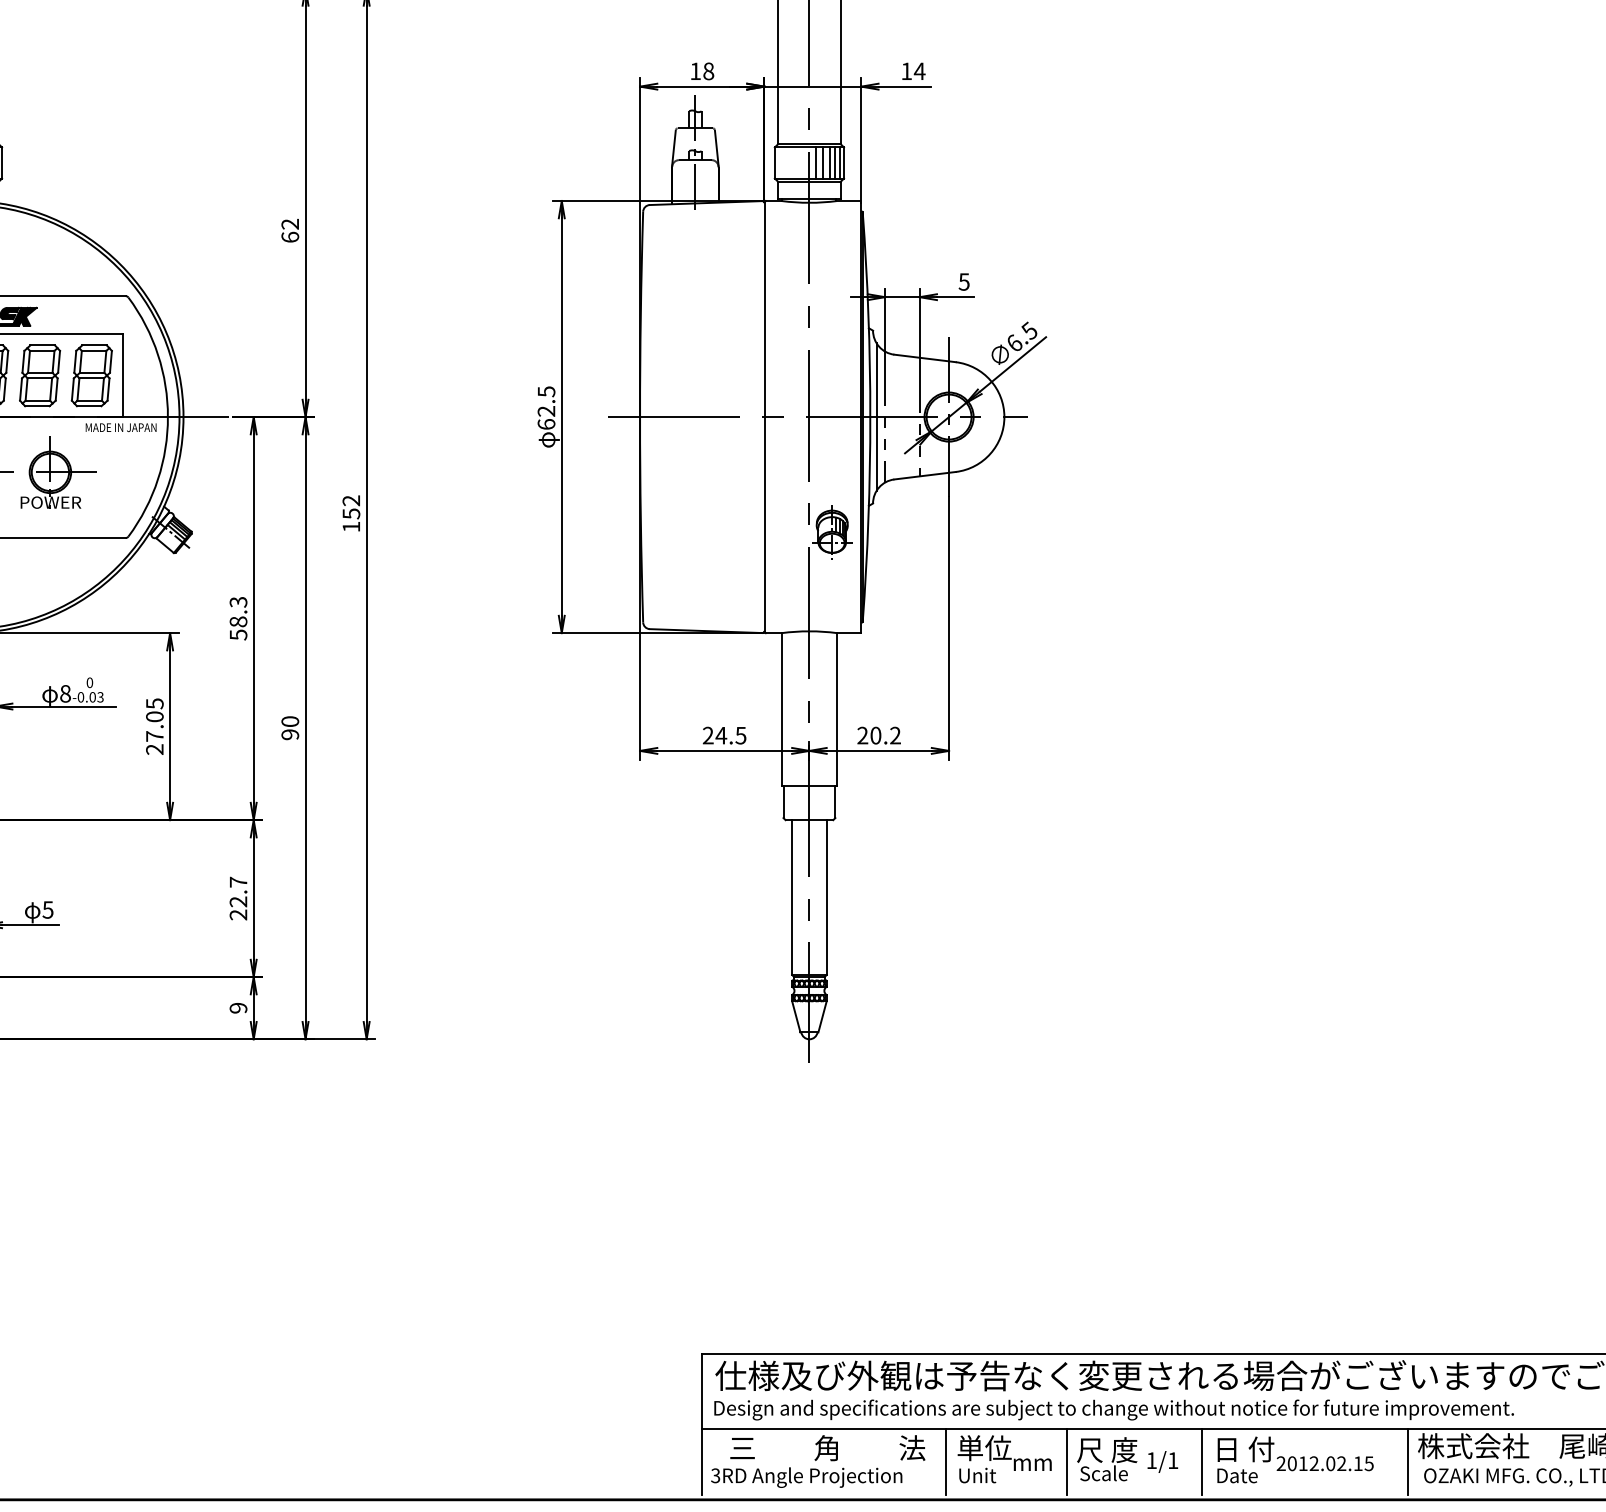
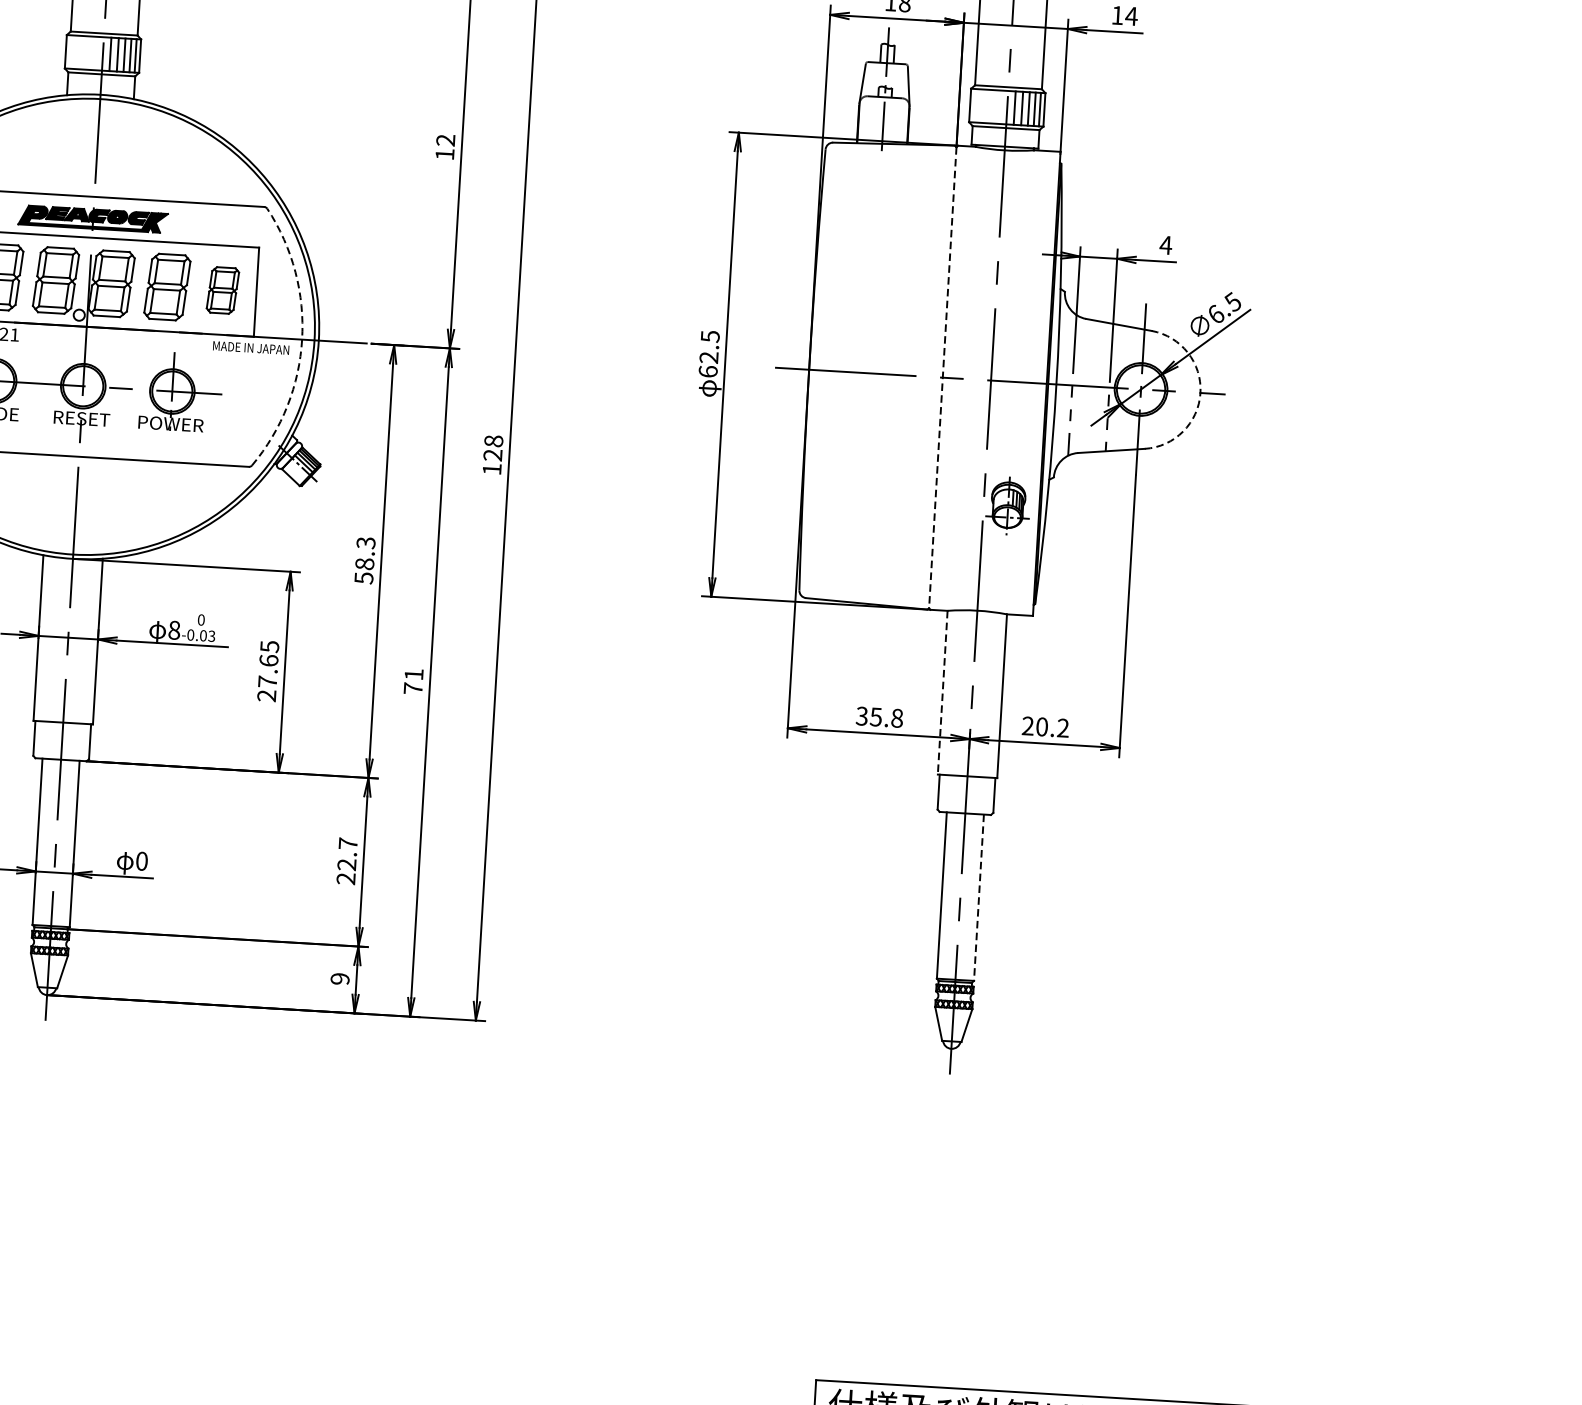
text: (290, 236) -> (445, 153), 62 -> 12
text: (964, 281) -> (1166, 244), 5 -> 4
part: (91, 375) -> (222, 290), size x0.7
arc: (167, 417) -> (301, 340), solid -> dashed
line: (764, 417) -> (942, 378), solid -> dashed
line: (876, 417) -> (1063, 385), removed
arc: (1004, 417) -> (1200, 393), solid -> dashed
text: (351, 507) -> (493, 448), 152 -> 128
line: (781, 709) -> (942, 692), solid -> dashed
text: (154, 716) -> (268, 660), 27.05 -> 27.65
text: (290, 728) -> (413, 681), 90 -> 71
text: (724, 735) -> (879, 717), 24.5 -> 35.8
line: (826, 898) -> (978, 898), solid -> dashed
text: (47, 909) -> (141, 860), 5 -> 0

